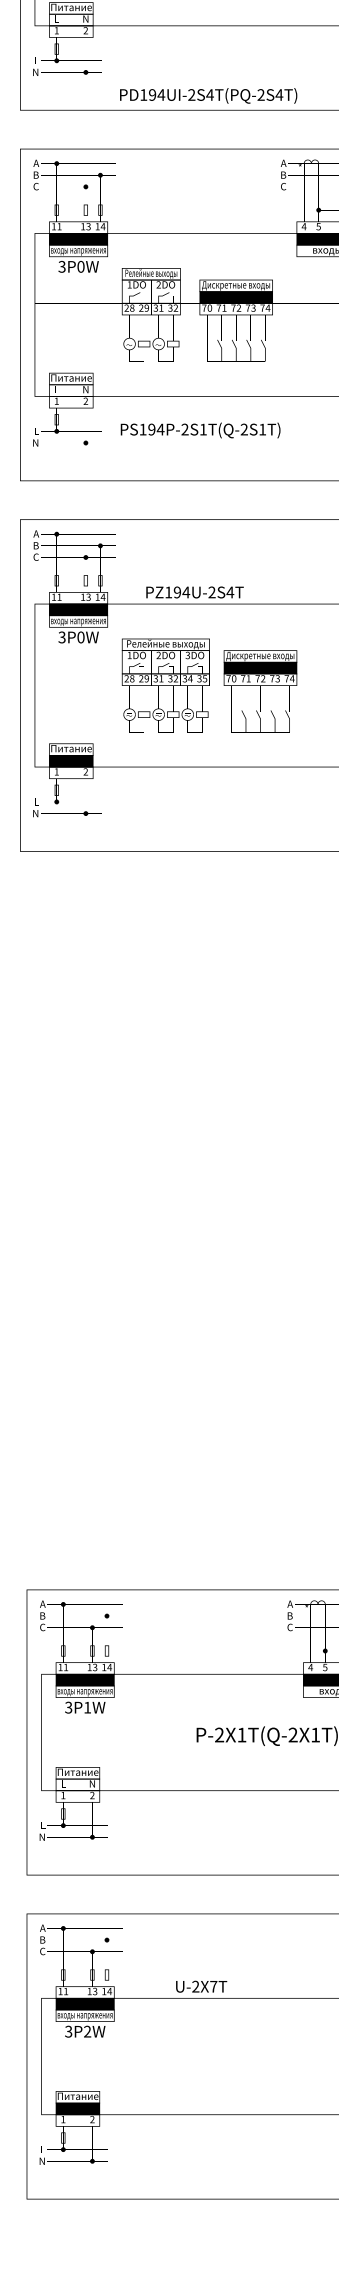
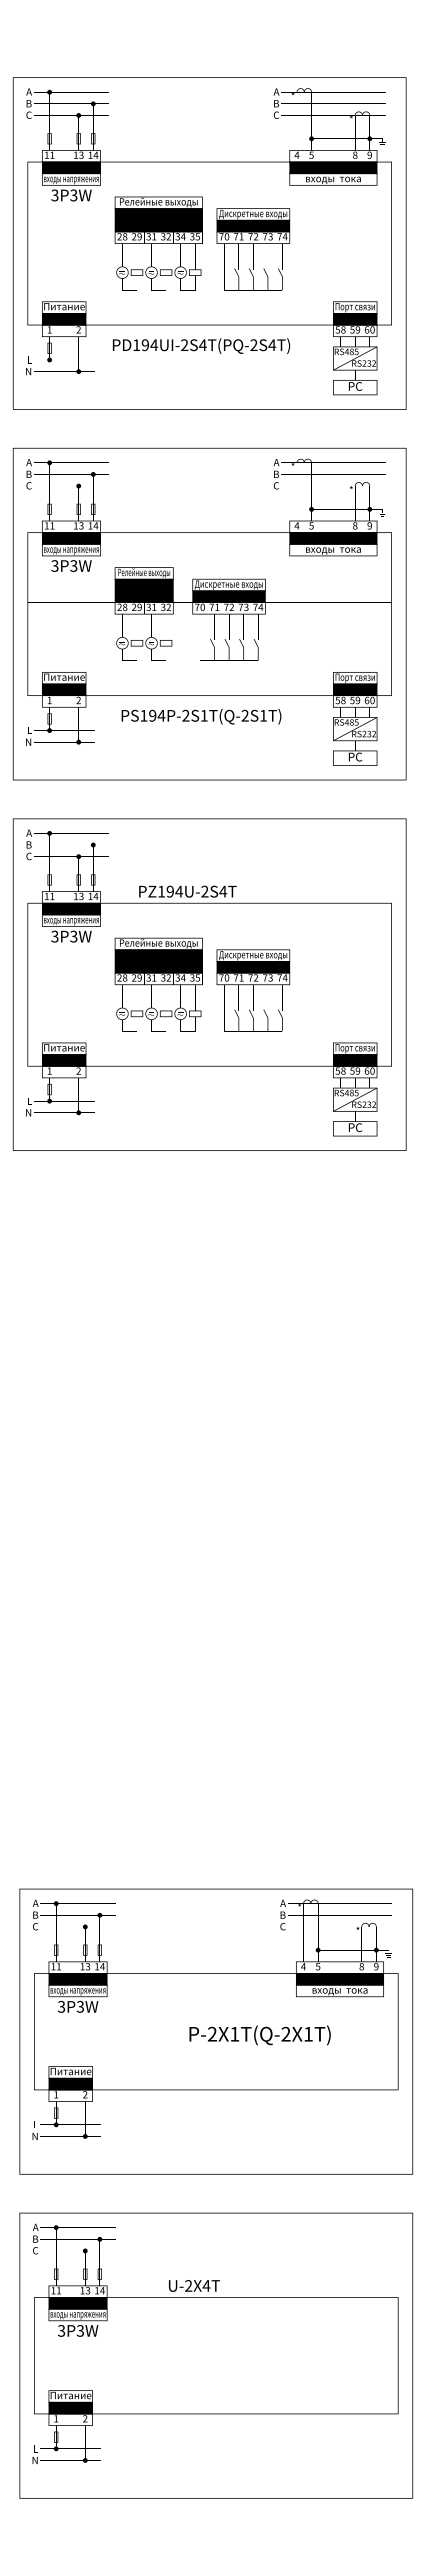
fill: (71, 20) -> (64, 319), added
text: (208, 95) -> (201, 345), moved
text: (80, 266) -> (73, 565), 3P0W -> 3P3W
fill: (151, 291) -> (144, 590), added
fill: (71, 390) -> (64, 689), added
text: (200, 430) -> (201, 716), moved
text: (80, 637) -> (73, 936), 3P0W -> 3P3W
fill: (165, 662) -> (158, 961), added
text: (86, 1707) -> (79, 2006), 3P1W -> 3P3W
fill: (77, 1784) -> (70, 2083), added
text: (213, 1986) -> (206, 2285), U-2X7T -> U-2X4T
text: (87, 2031) -> (80, 2330), 3P2W -> 3P3W

